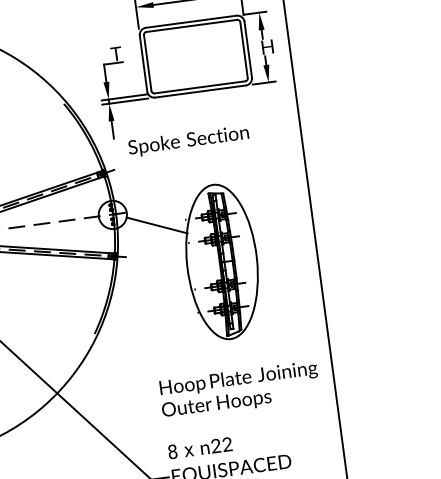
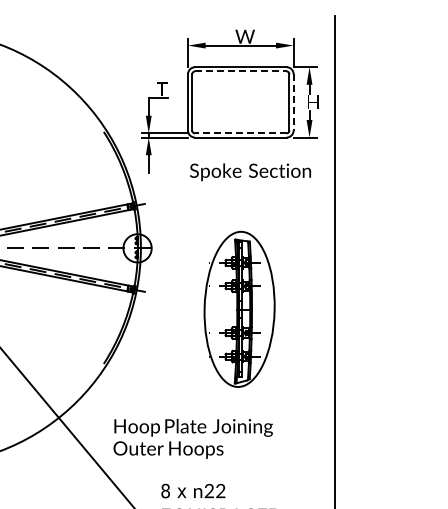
line: (191, 26) -> (240, 71), solid -> dashed
line: (248, 49) -> (293, 102), solid -> dashed
line: (199, 87) -> (240, 133), solid -> dashed
text: (188, 141) -> (250, 172), moved
line: (157, 225) -> (180, 264), removed
text: (239, 389) -> (192, 438), moved

